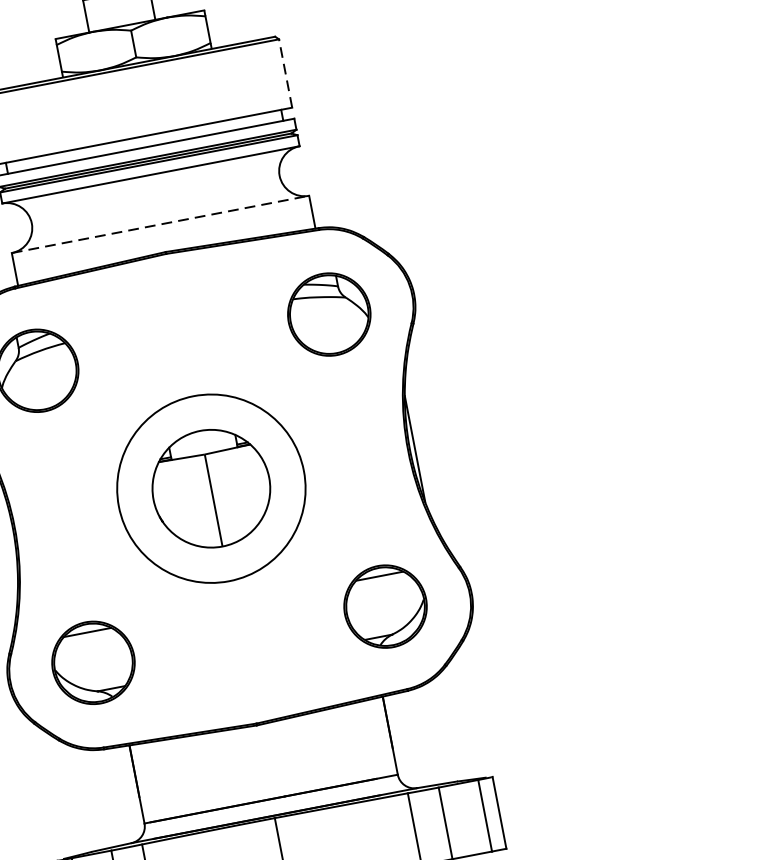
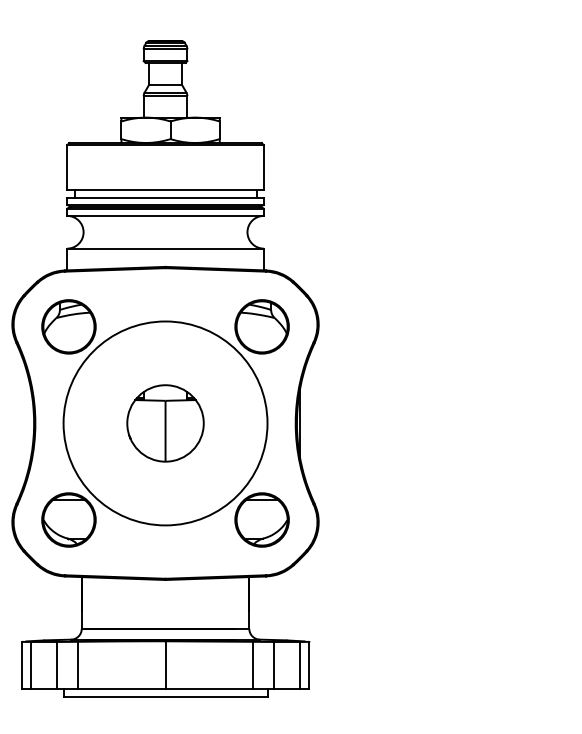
line: (284, 73) -> (263, 167), dashed -> solid
line: (161, 223) -> (166, 248), dashed -> solid
circle: (211, 488) -> (165, 423), size x1.67

